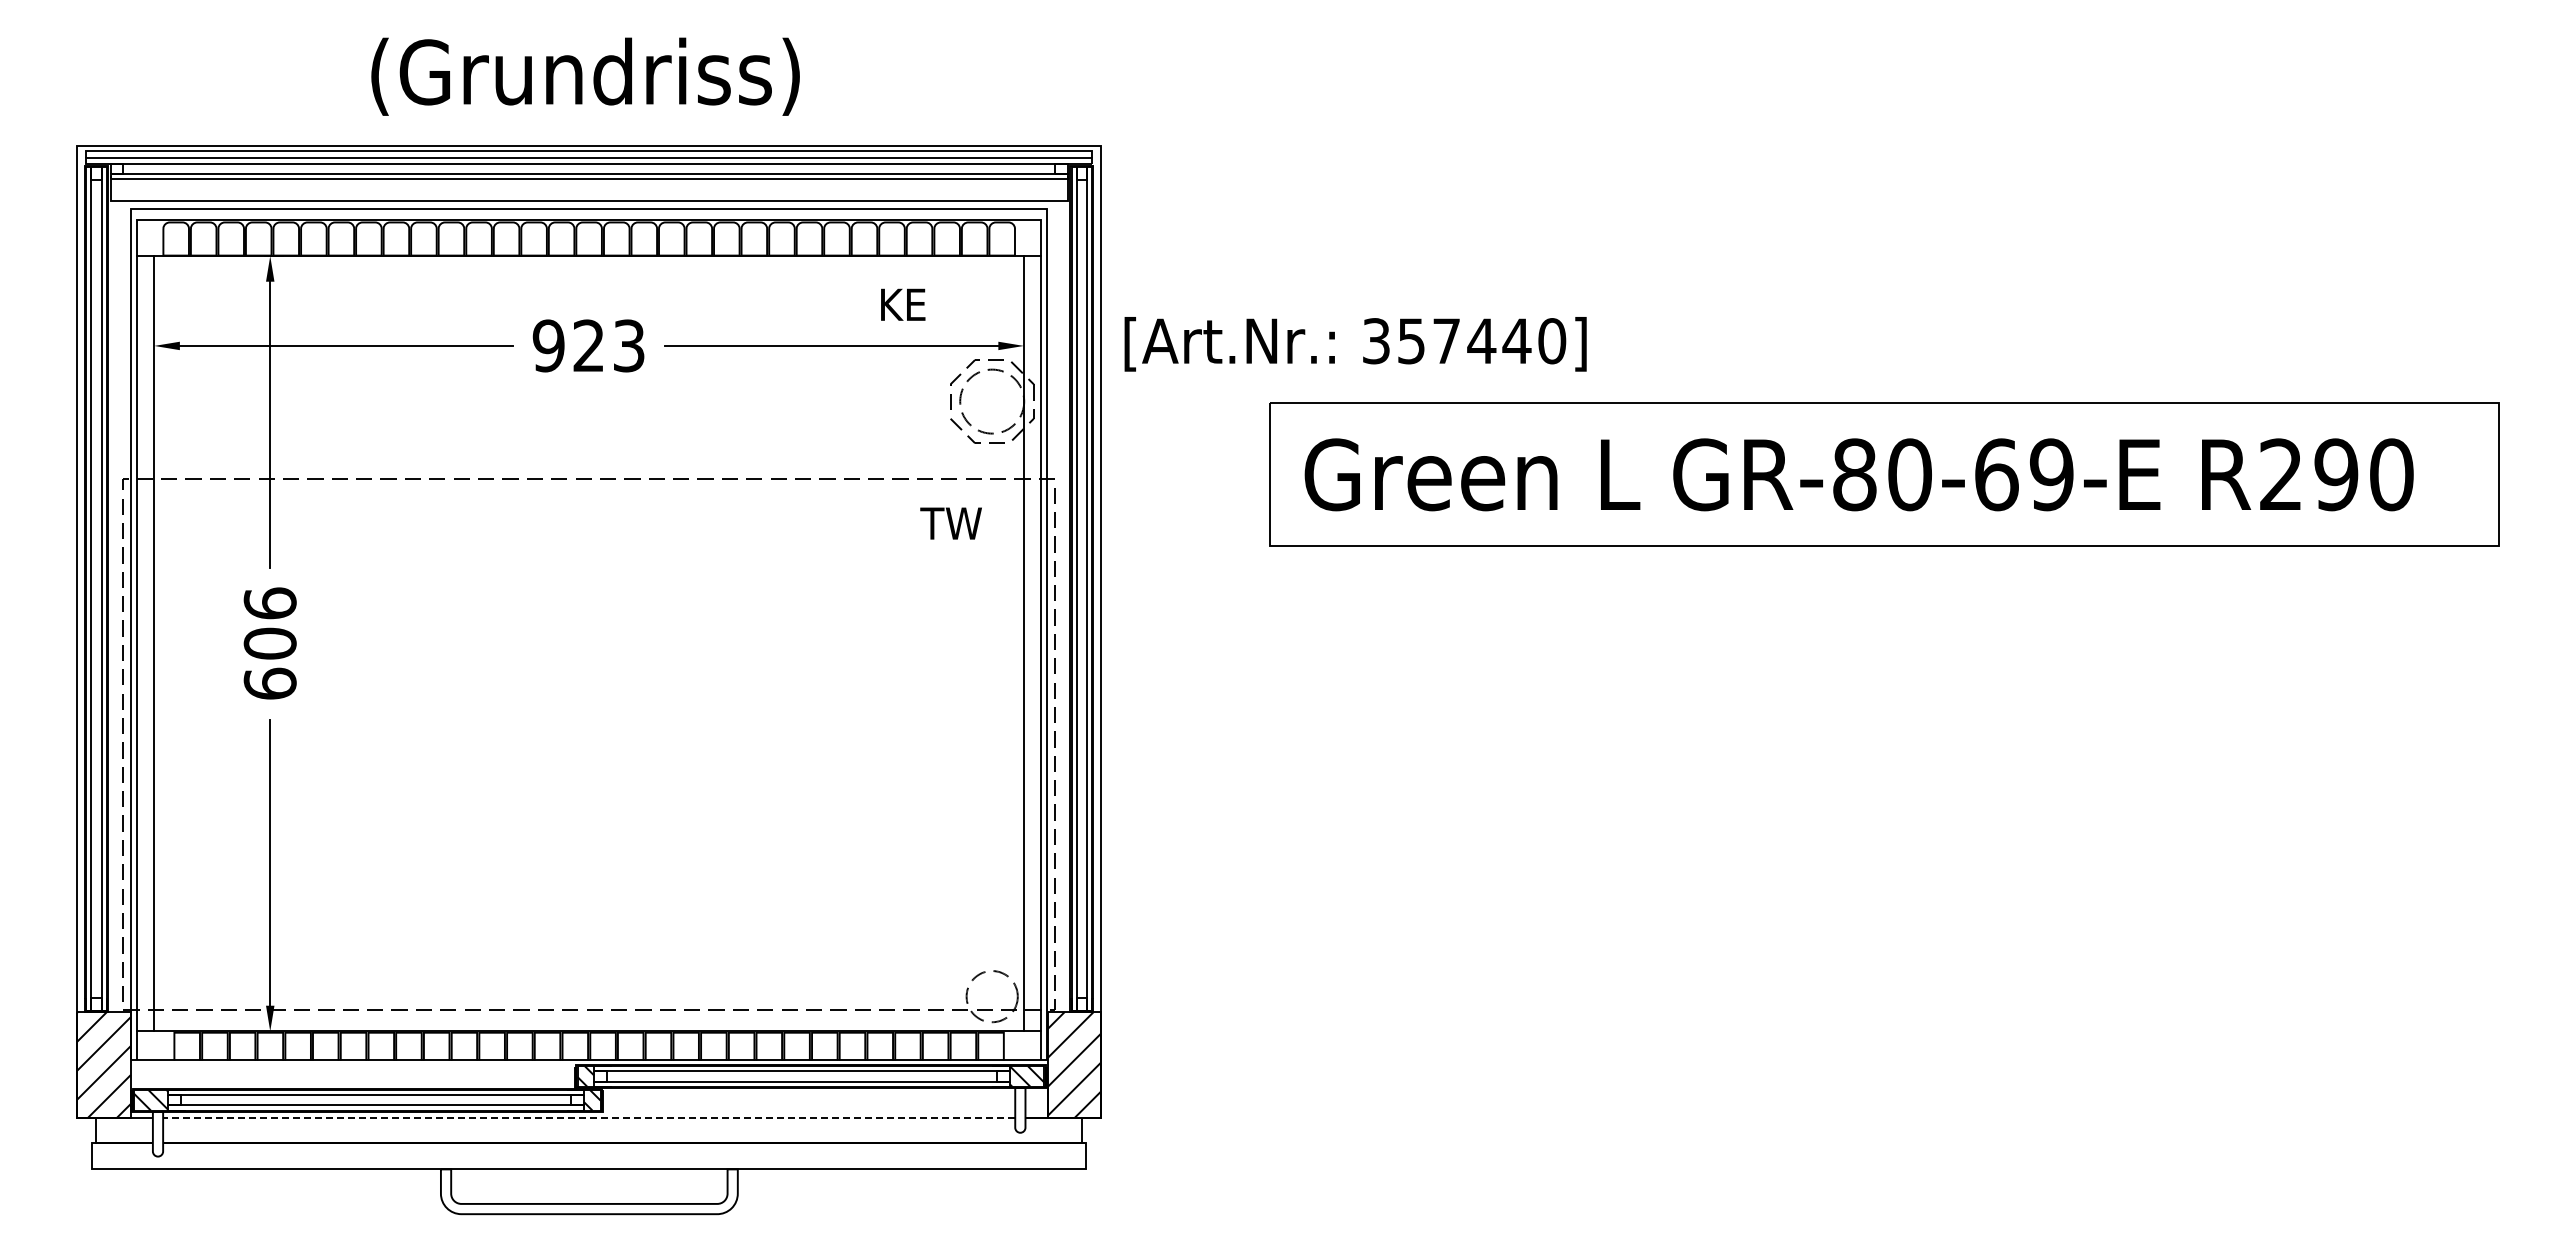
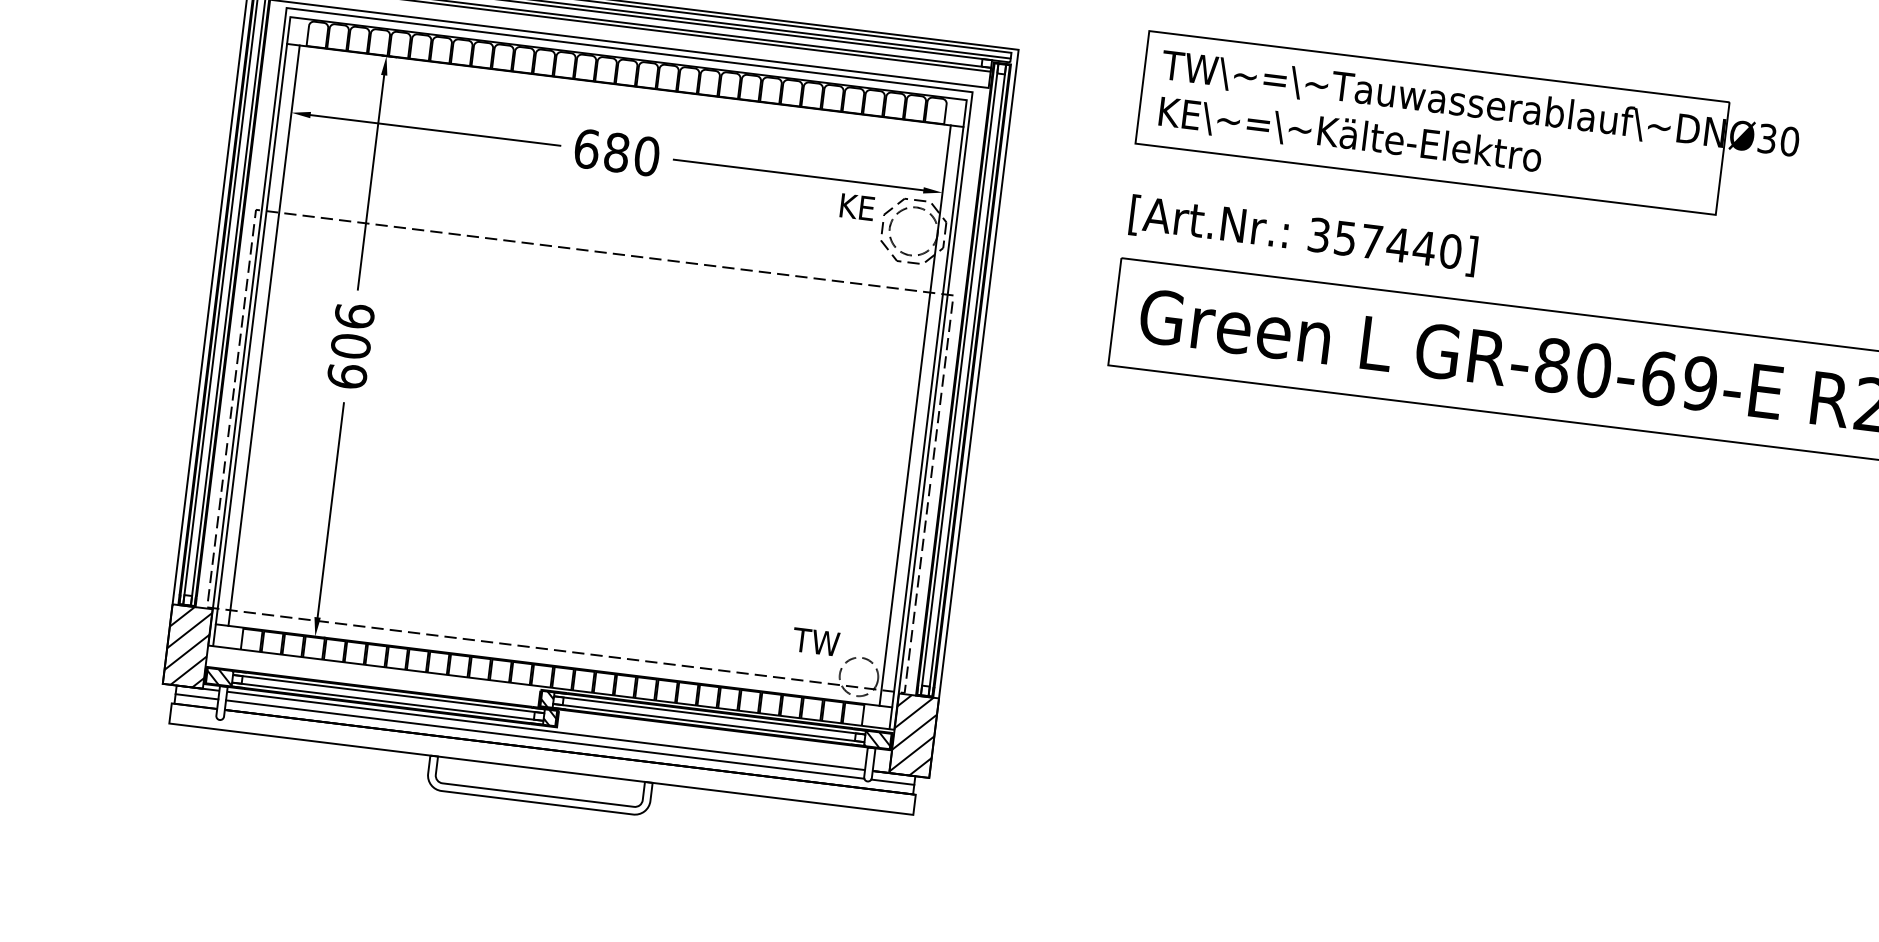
part: (1705, 174) -> (1468, 126), added
text: (903, 304) -> (857, 207), moved
text: (1355, 344) -> (1303, 235), moved
text: (588, 345) -> (616, 152), 923 -> 680
text: (950, 523) -> (815, 641), moved
line: (588, 1118) -> (545, 731), dashed -> solid
line: (123, 1129) -> (196, 696), added
line: (589, 1129) -> (545, 739), added
line: (1053, 1129) -> (892, 782), added

